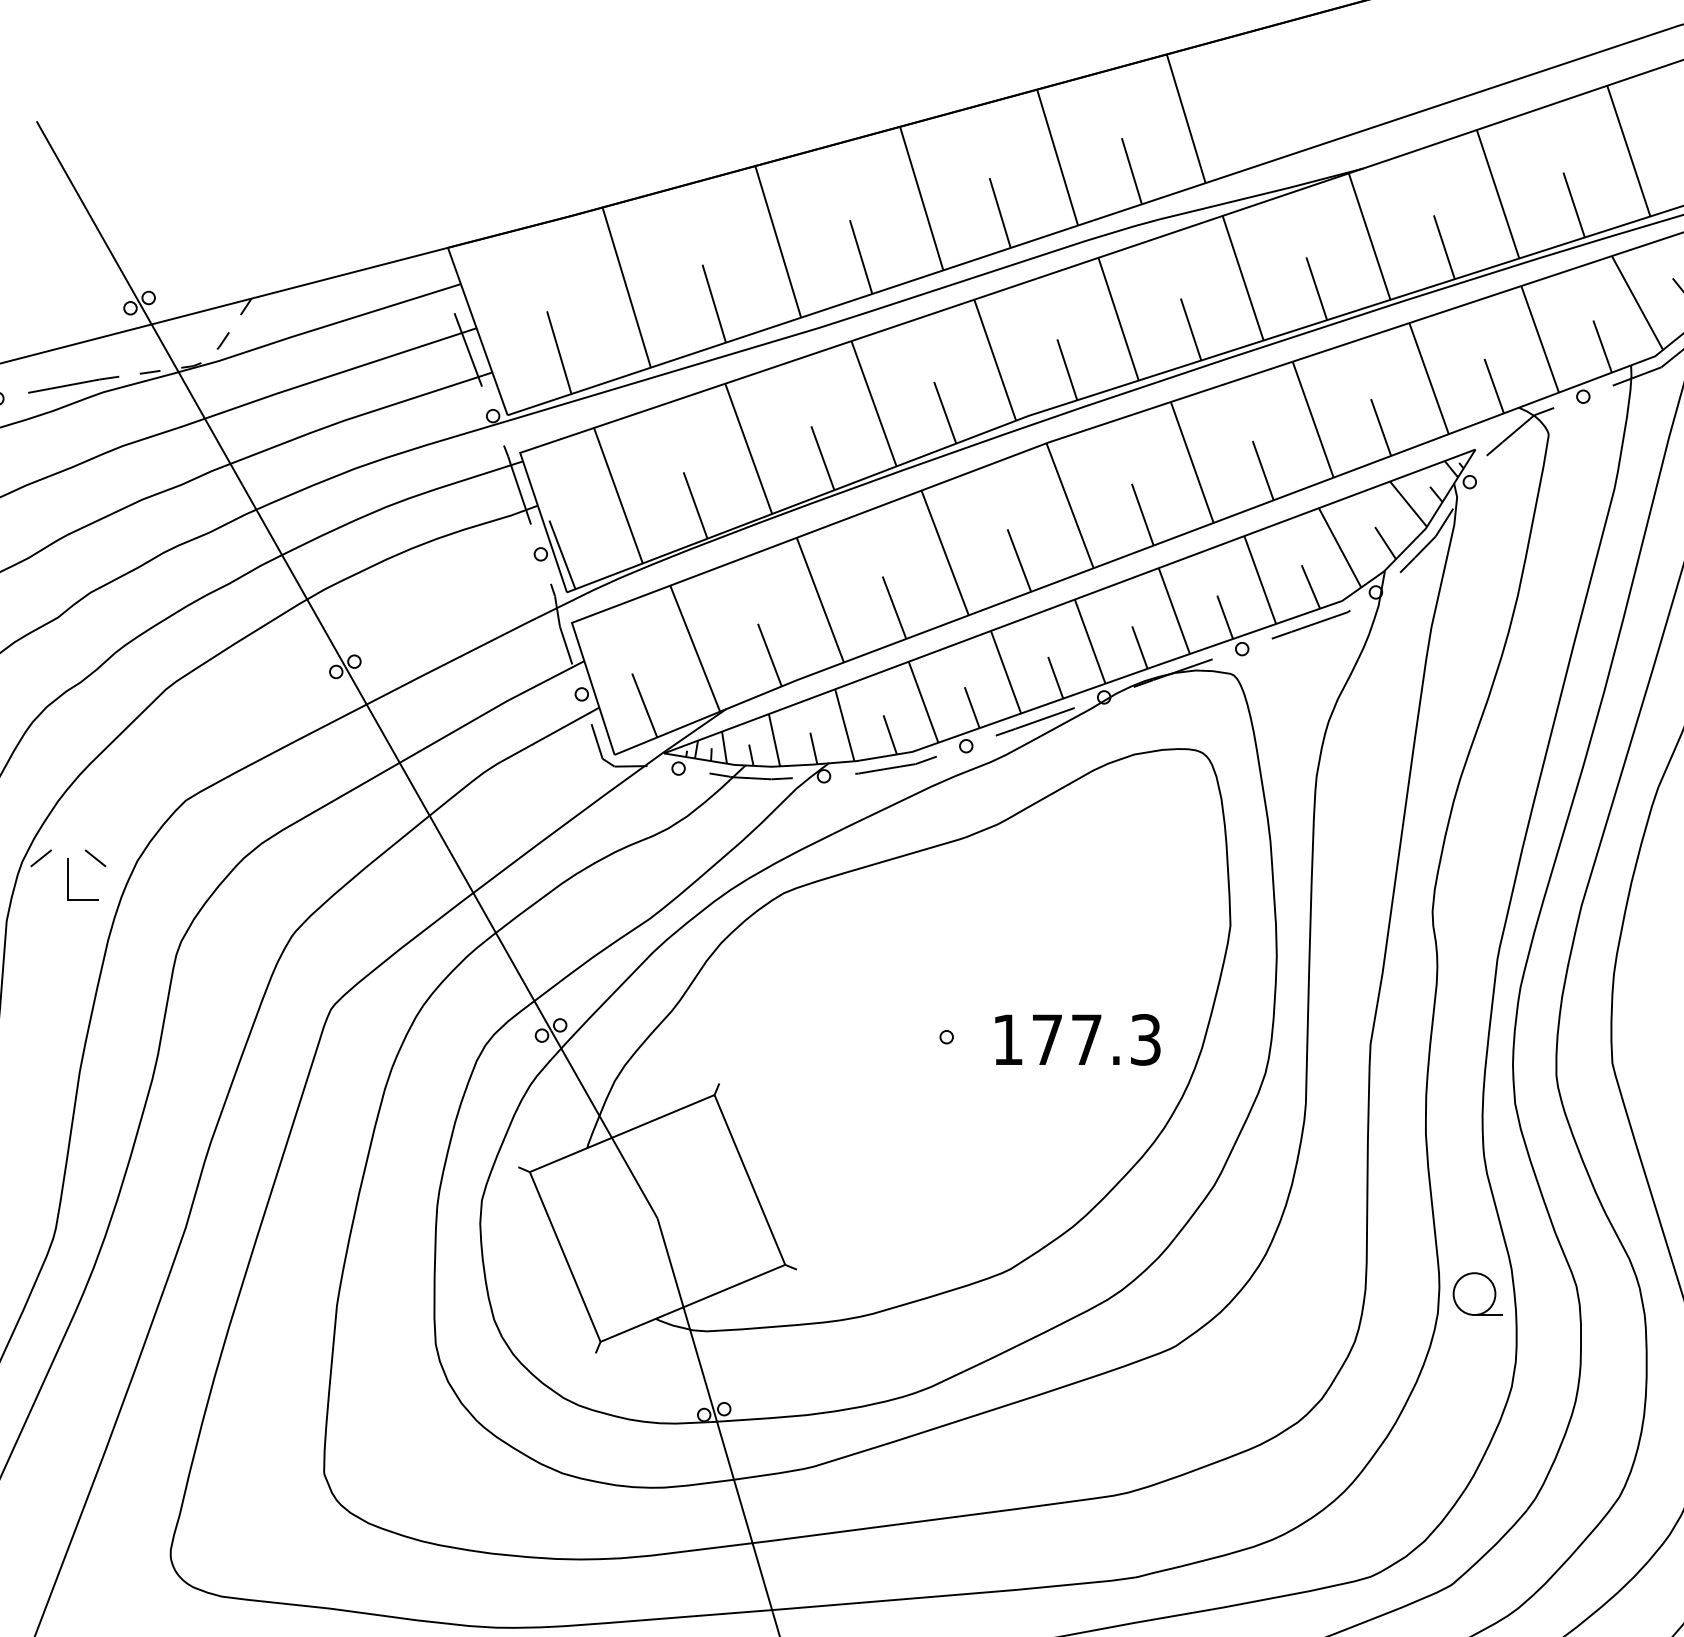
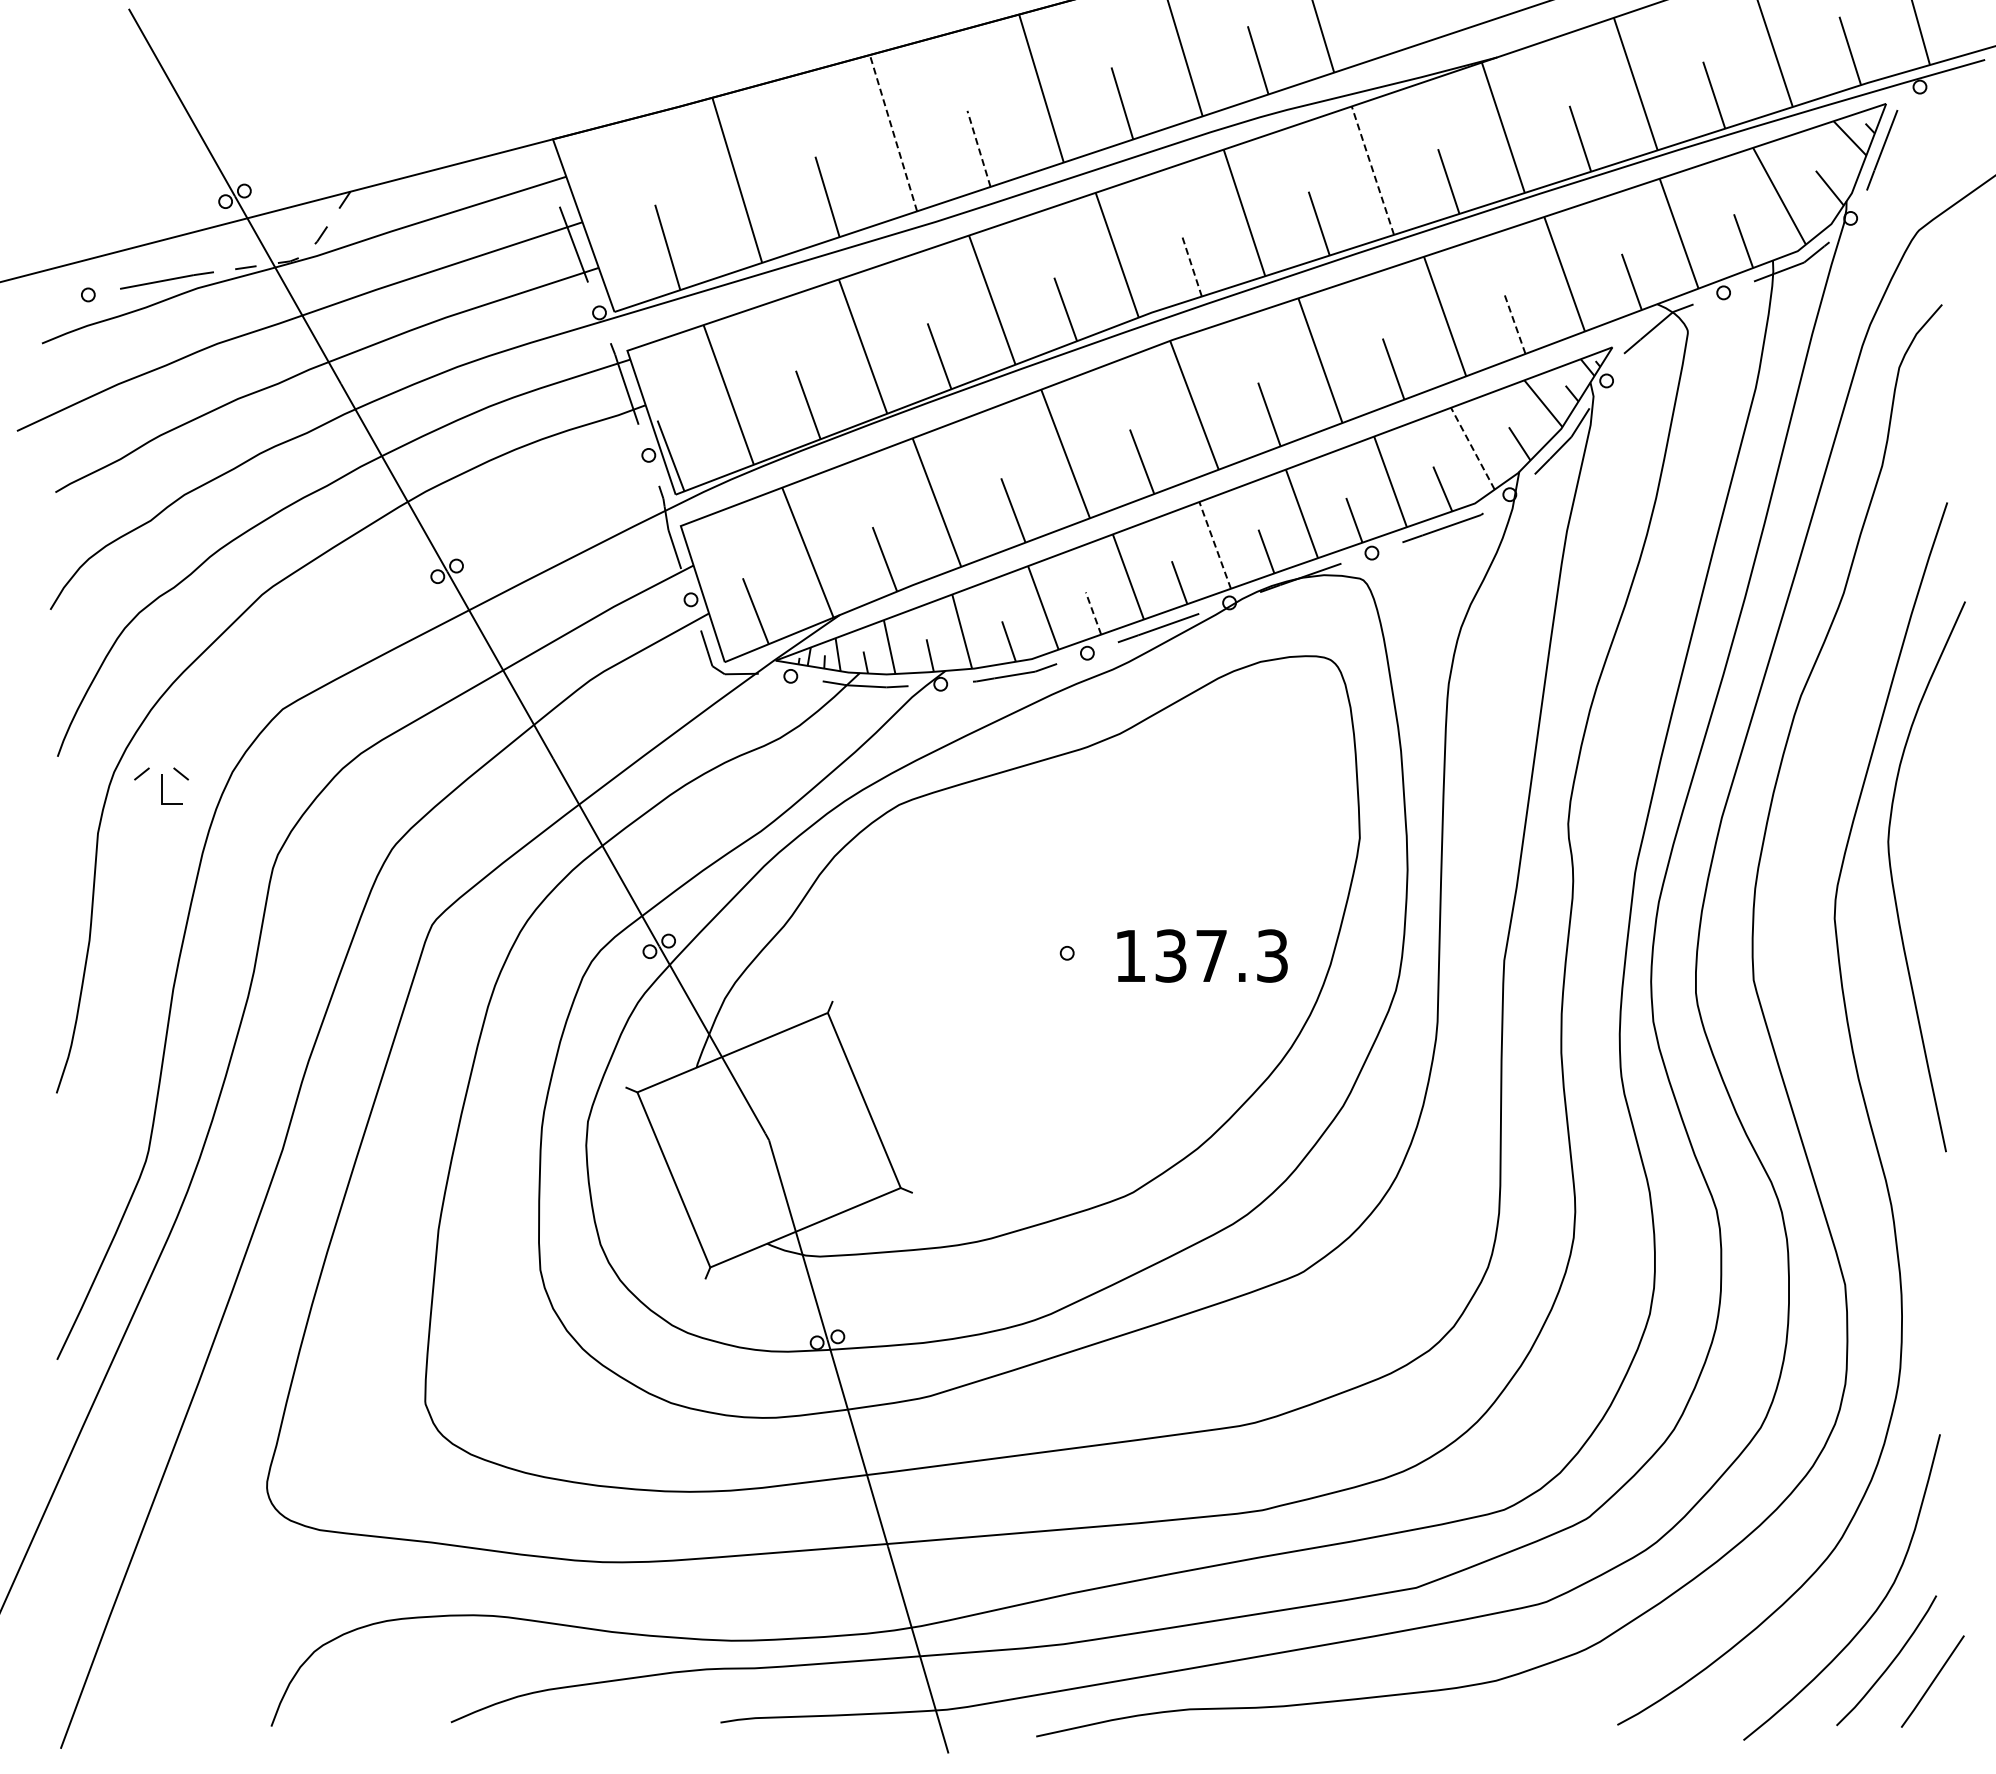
line: (778, 242) -> (893, 133), solid -> dashed
line: (861, 256) -> (979, 148), solid -> dashed
line: (1242, 278) -> (1372, 170), solid -> dashed
line: (1067, 370) -> (1191, 265), solid -> dashed
line: (1380, 427) -> (1514, 324), solid -> dashed
line: (1339, 547) -> (1472, 448), solid -> dashed
line: (1090, 640) -> (1215, 544), solid -> dashed
line: (972, 707) -> (1093, 613), solid -> dashed
part: (68, 874) -> (161, 785), size x0.7
text: (1046, 1039) -> (1170, 955), 177.3 -> 137.3
part: (1477, 1293) -> (1614, 1217), removed

